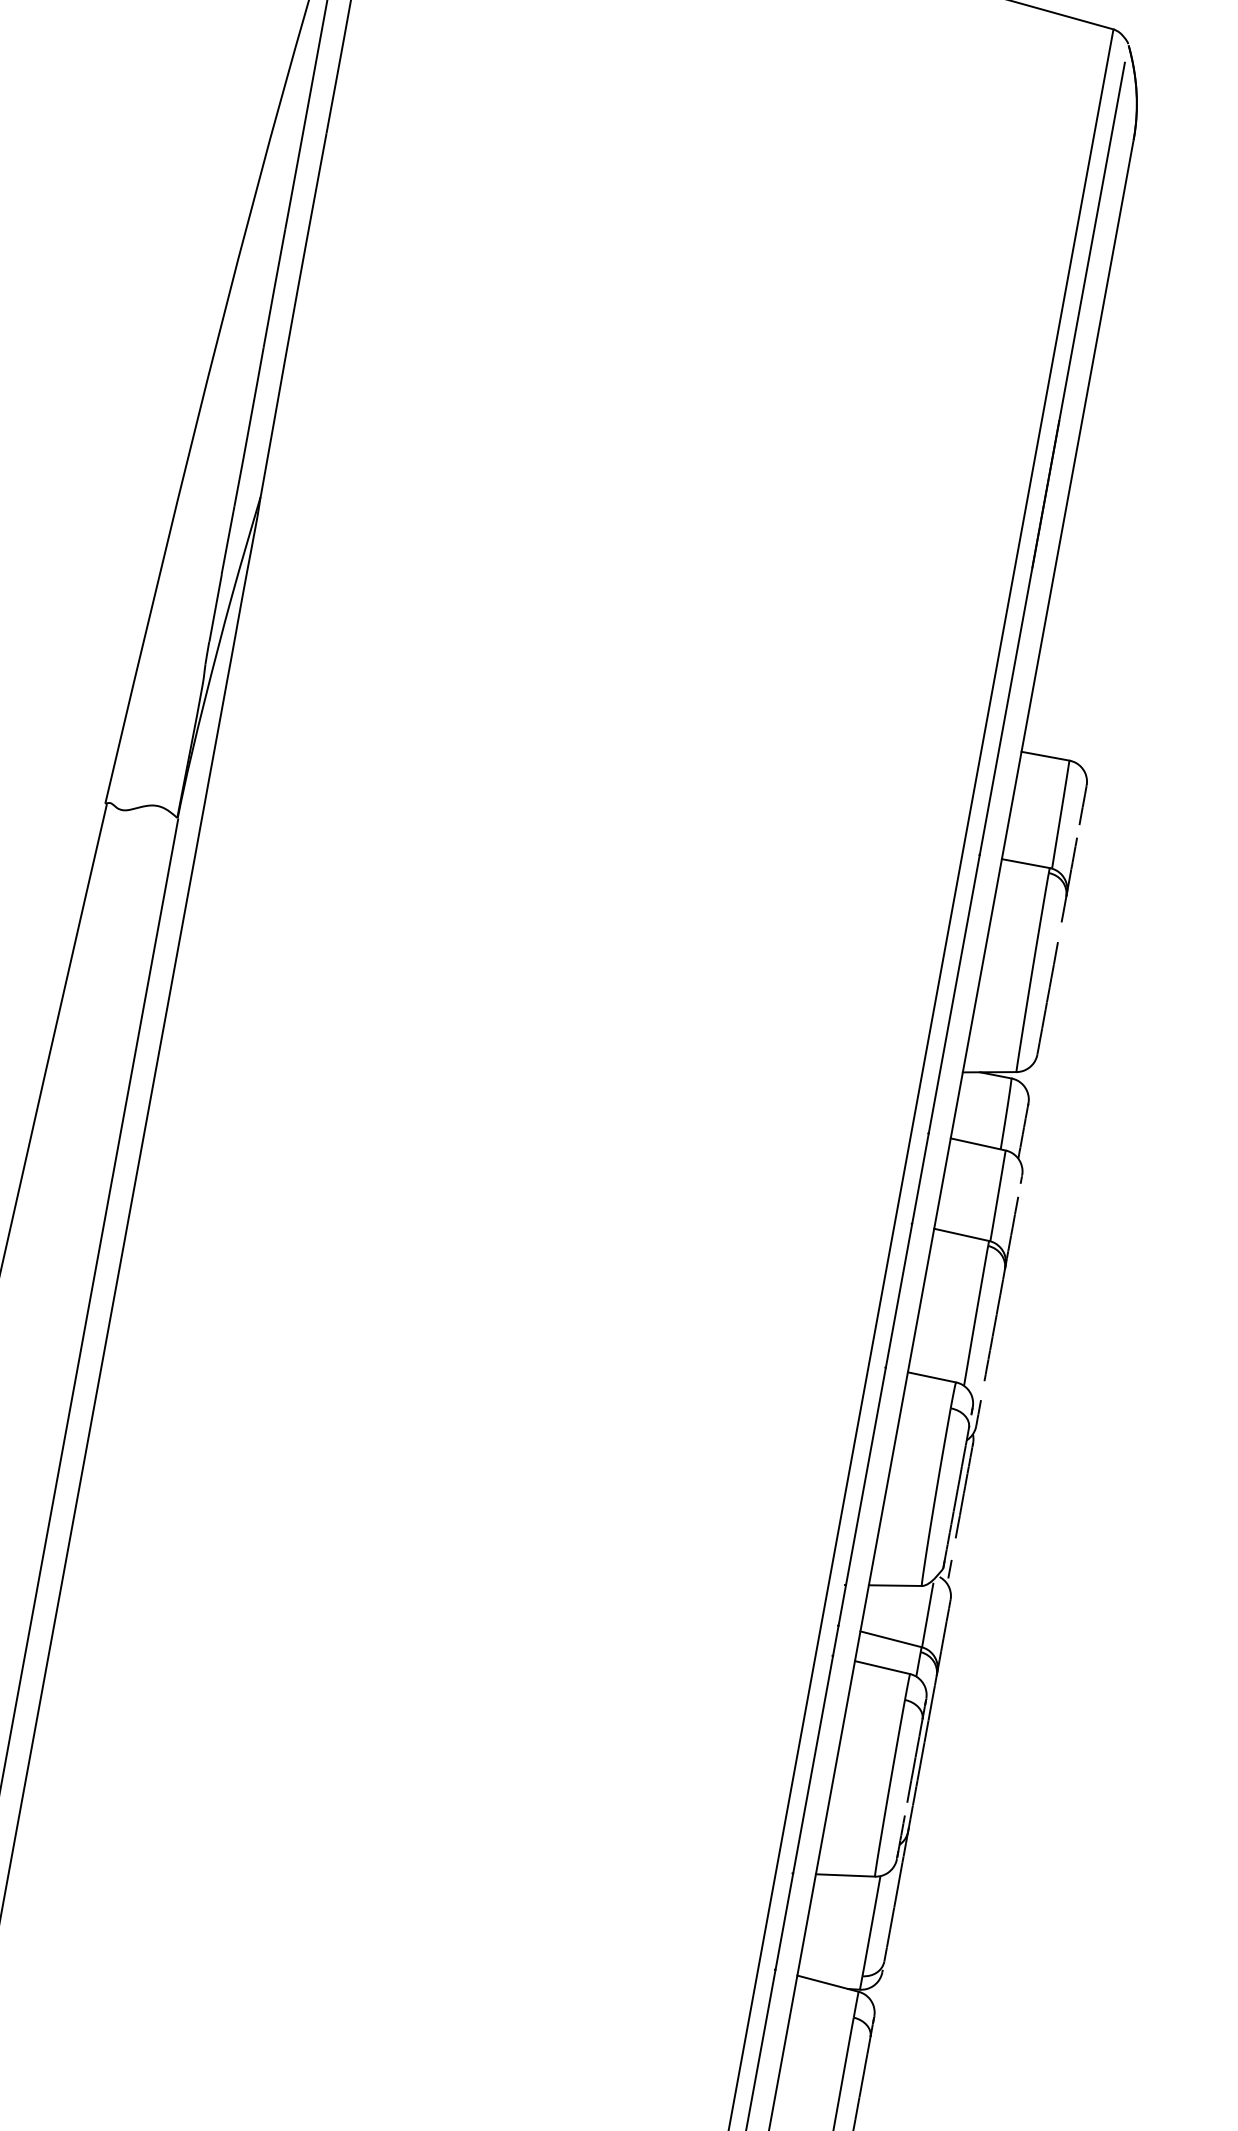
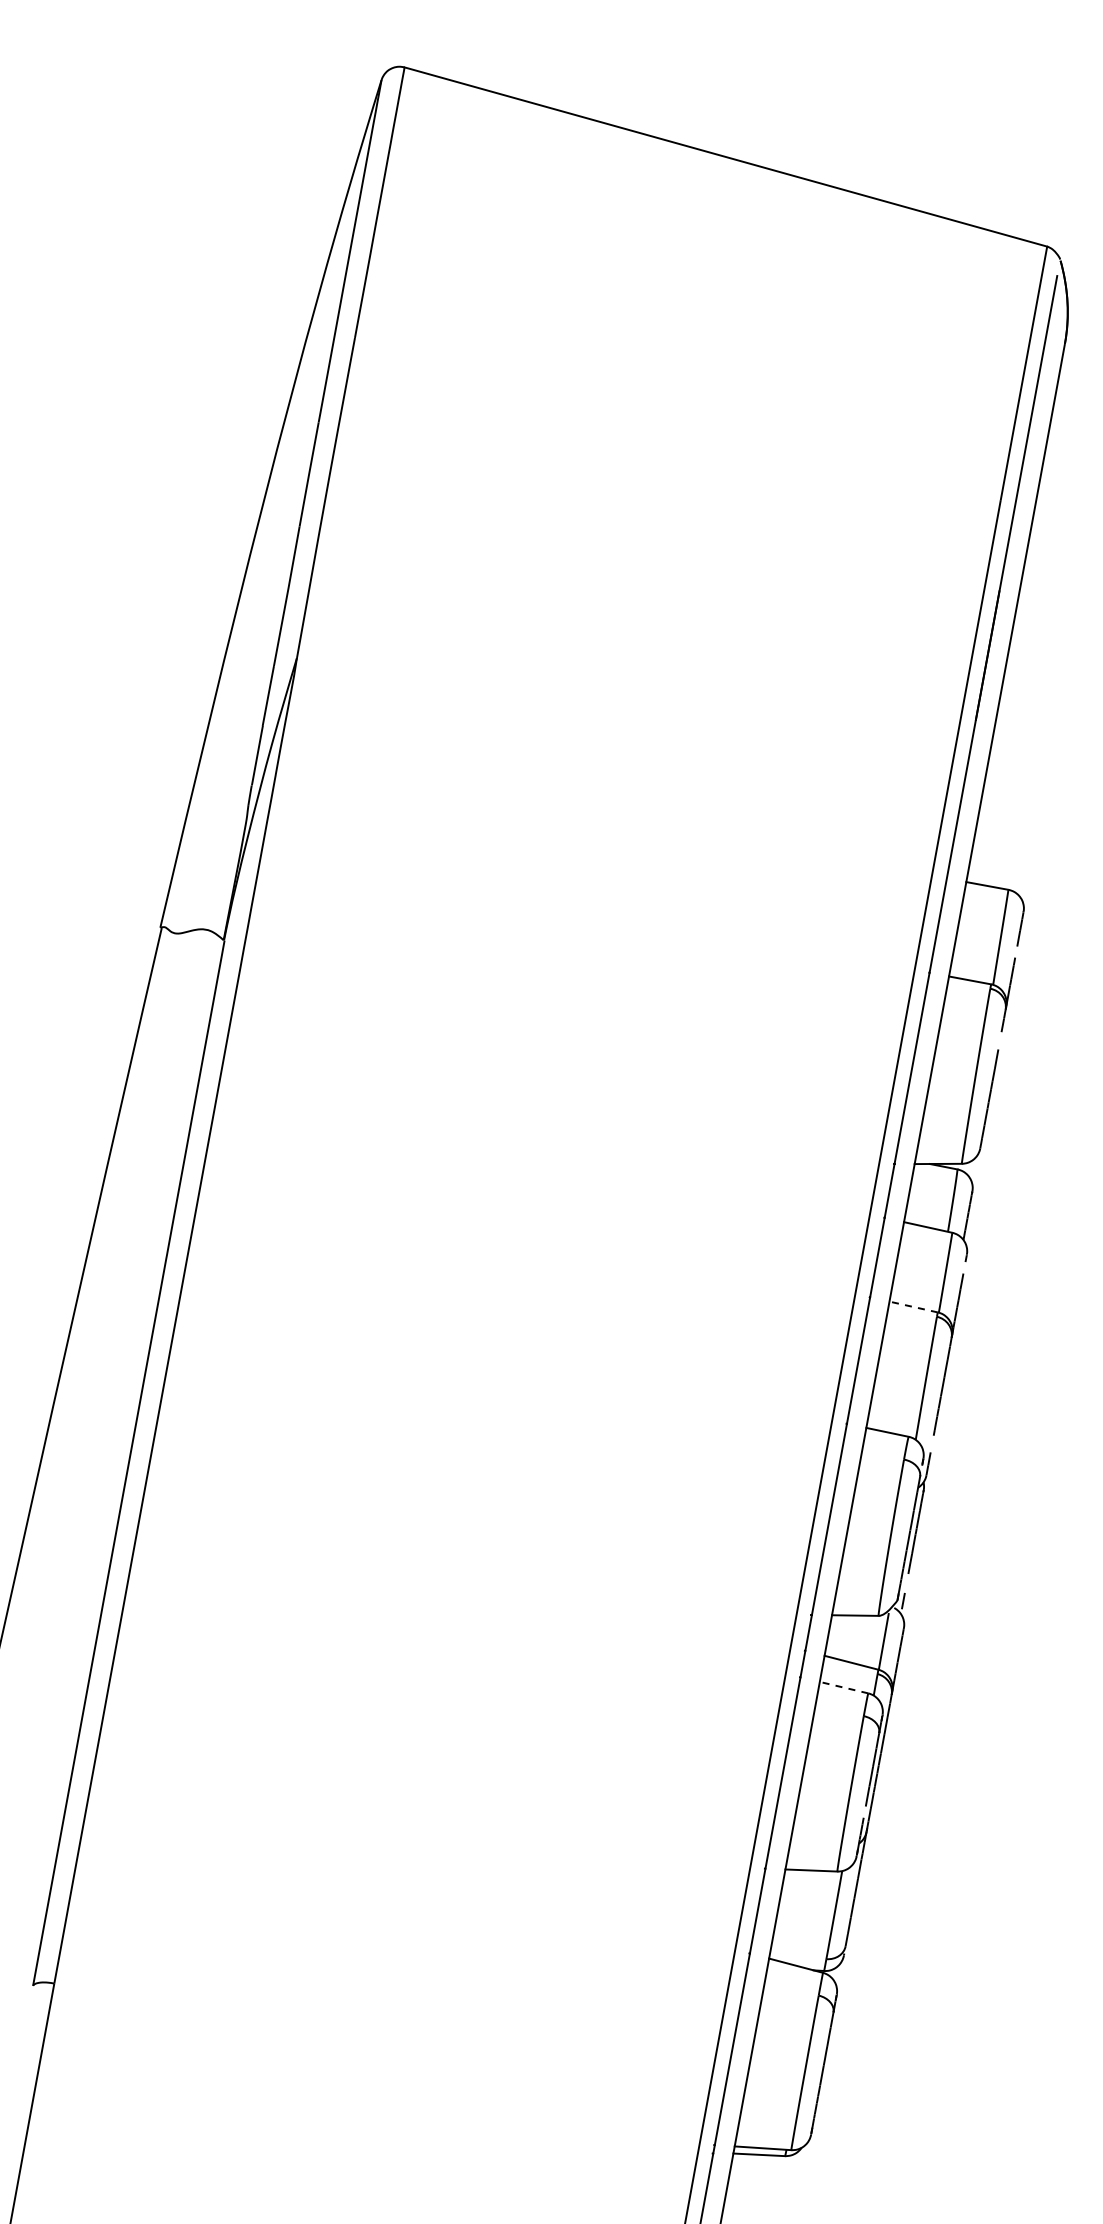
line: (961, 1235) -> (913, 1307), solid -> dashed
line: (883, 1667) -> (844, 1687), solid -> dashed

